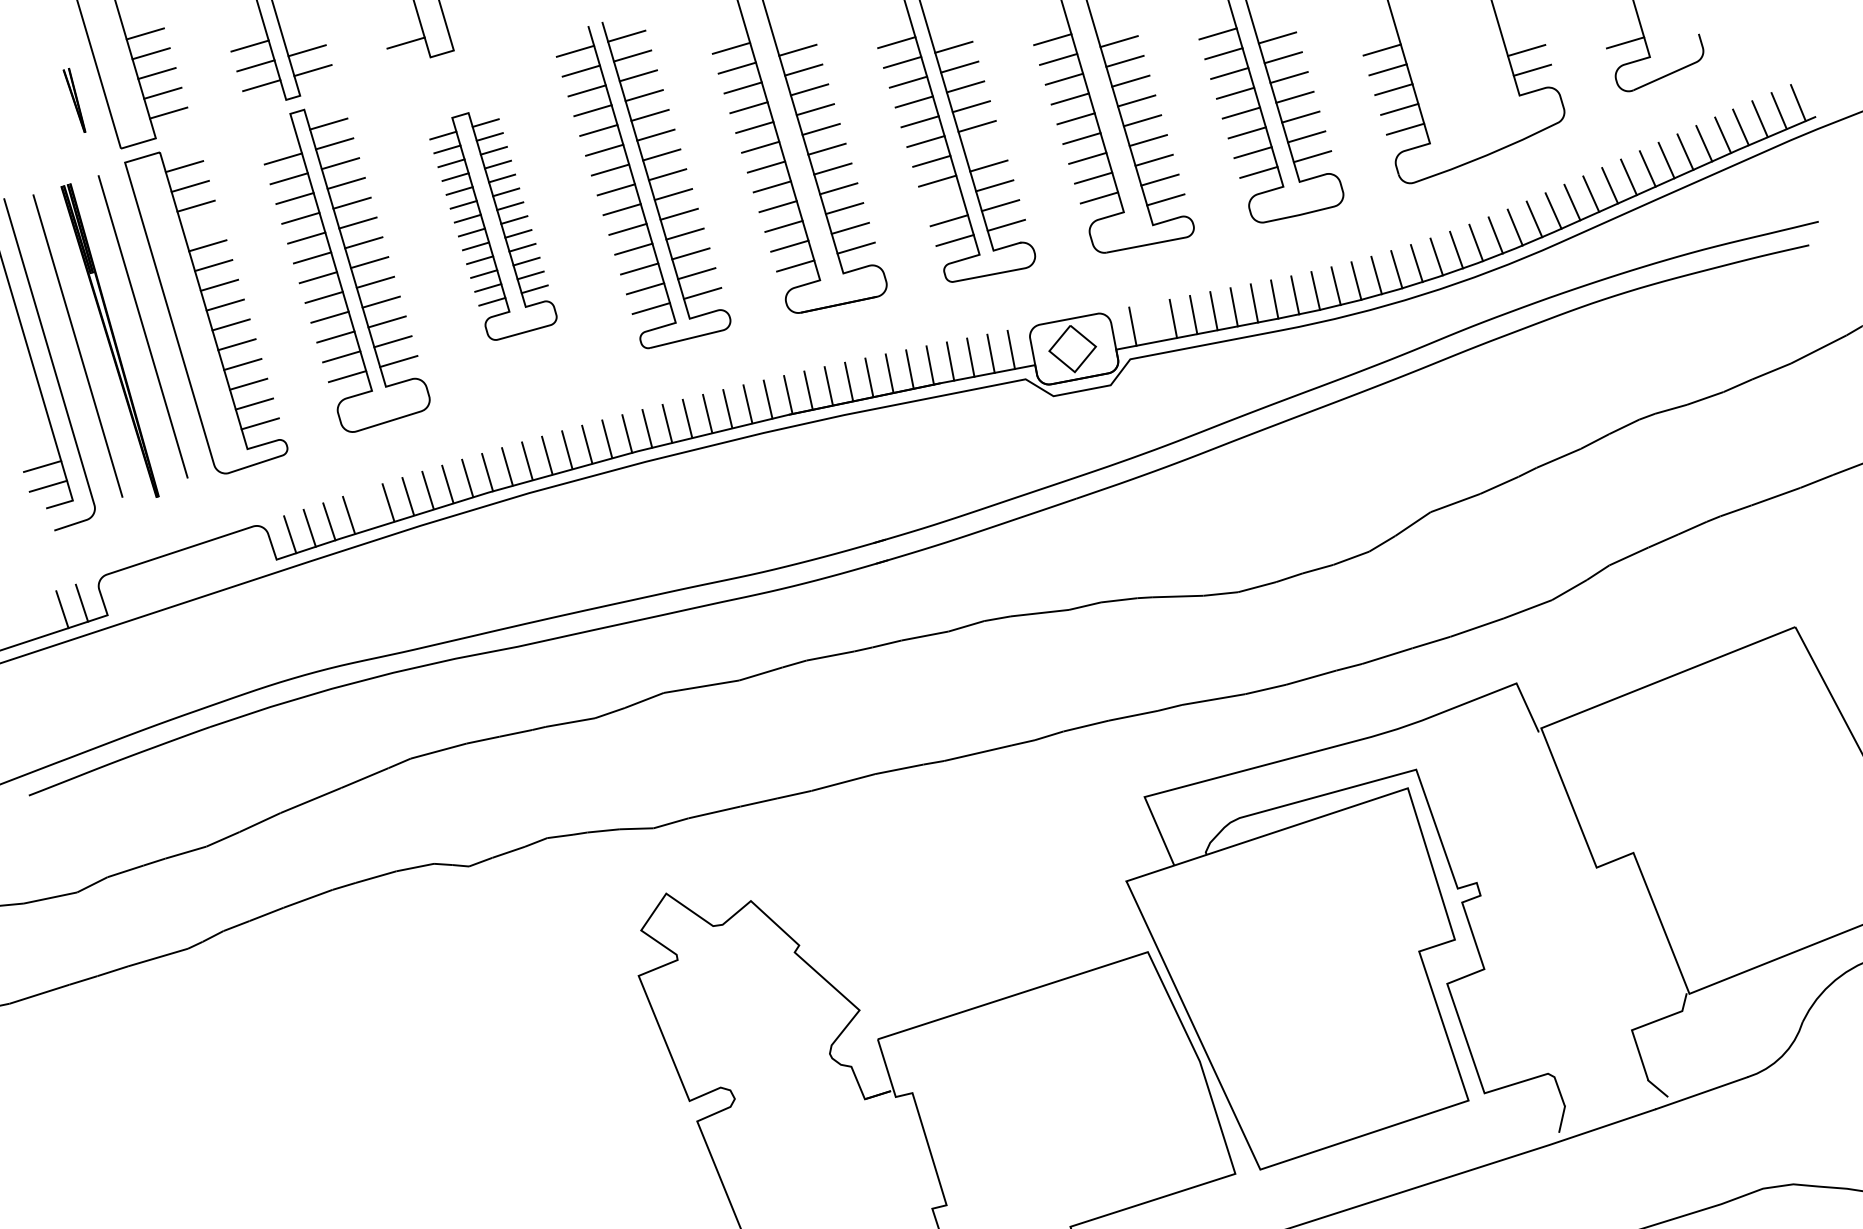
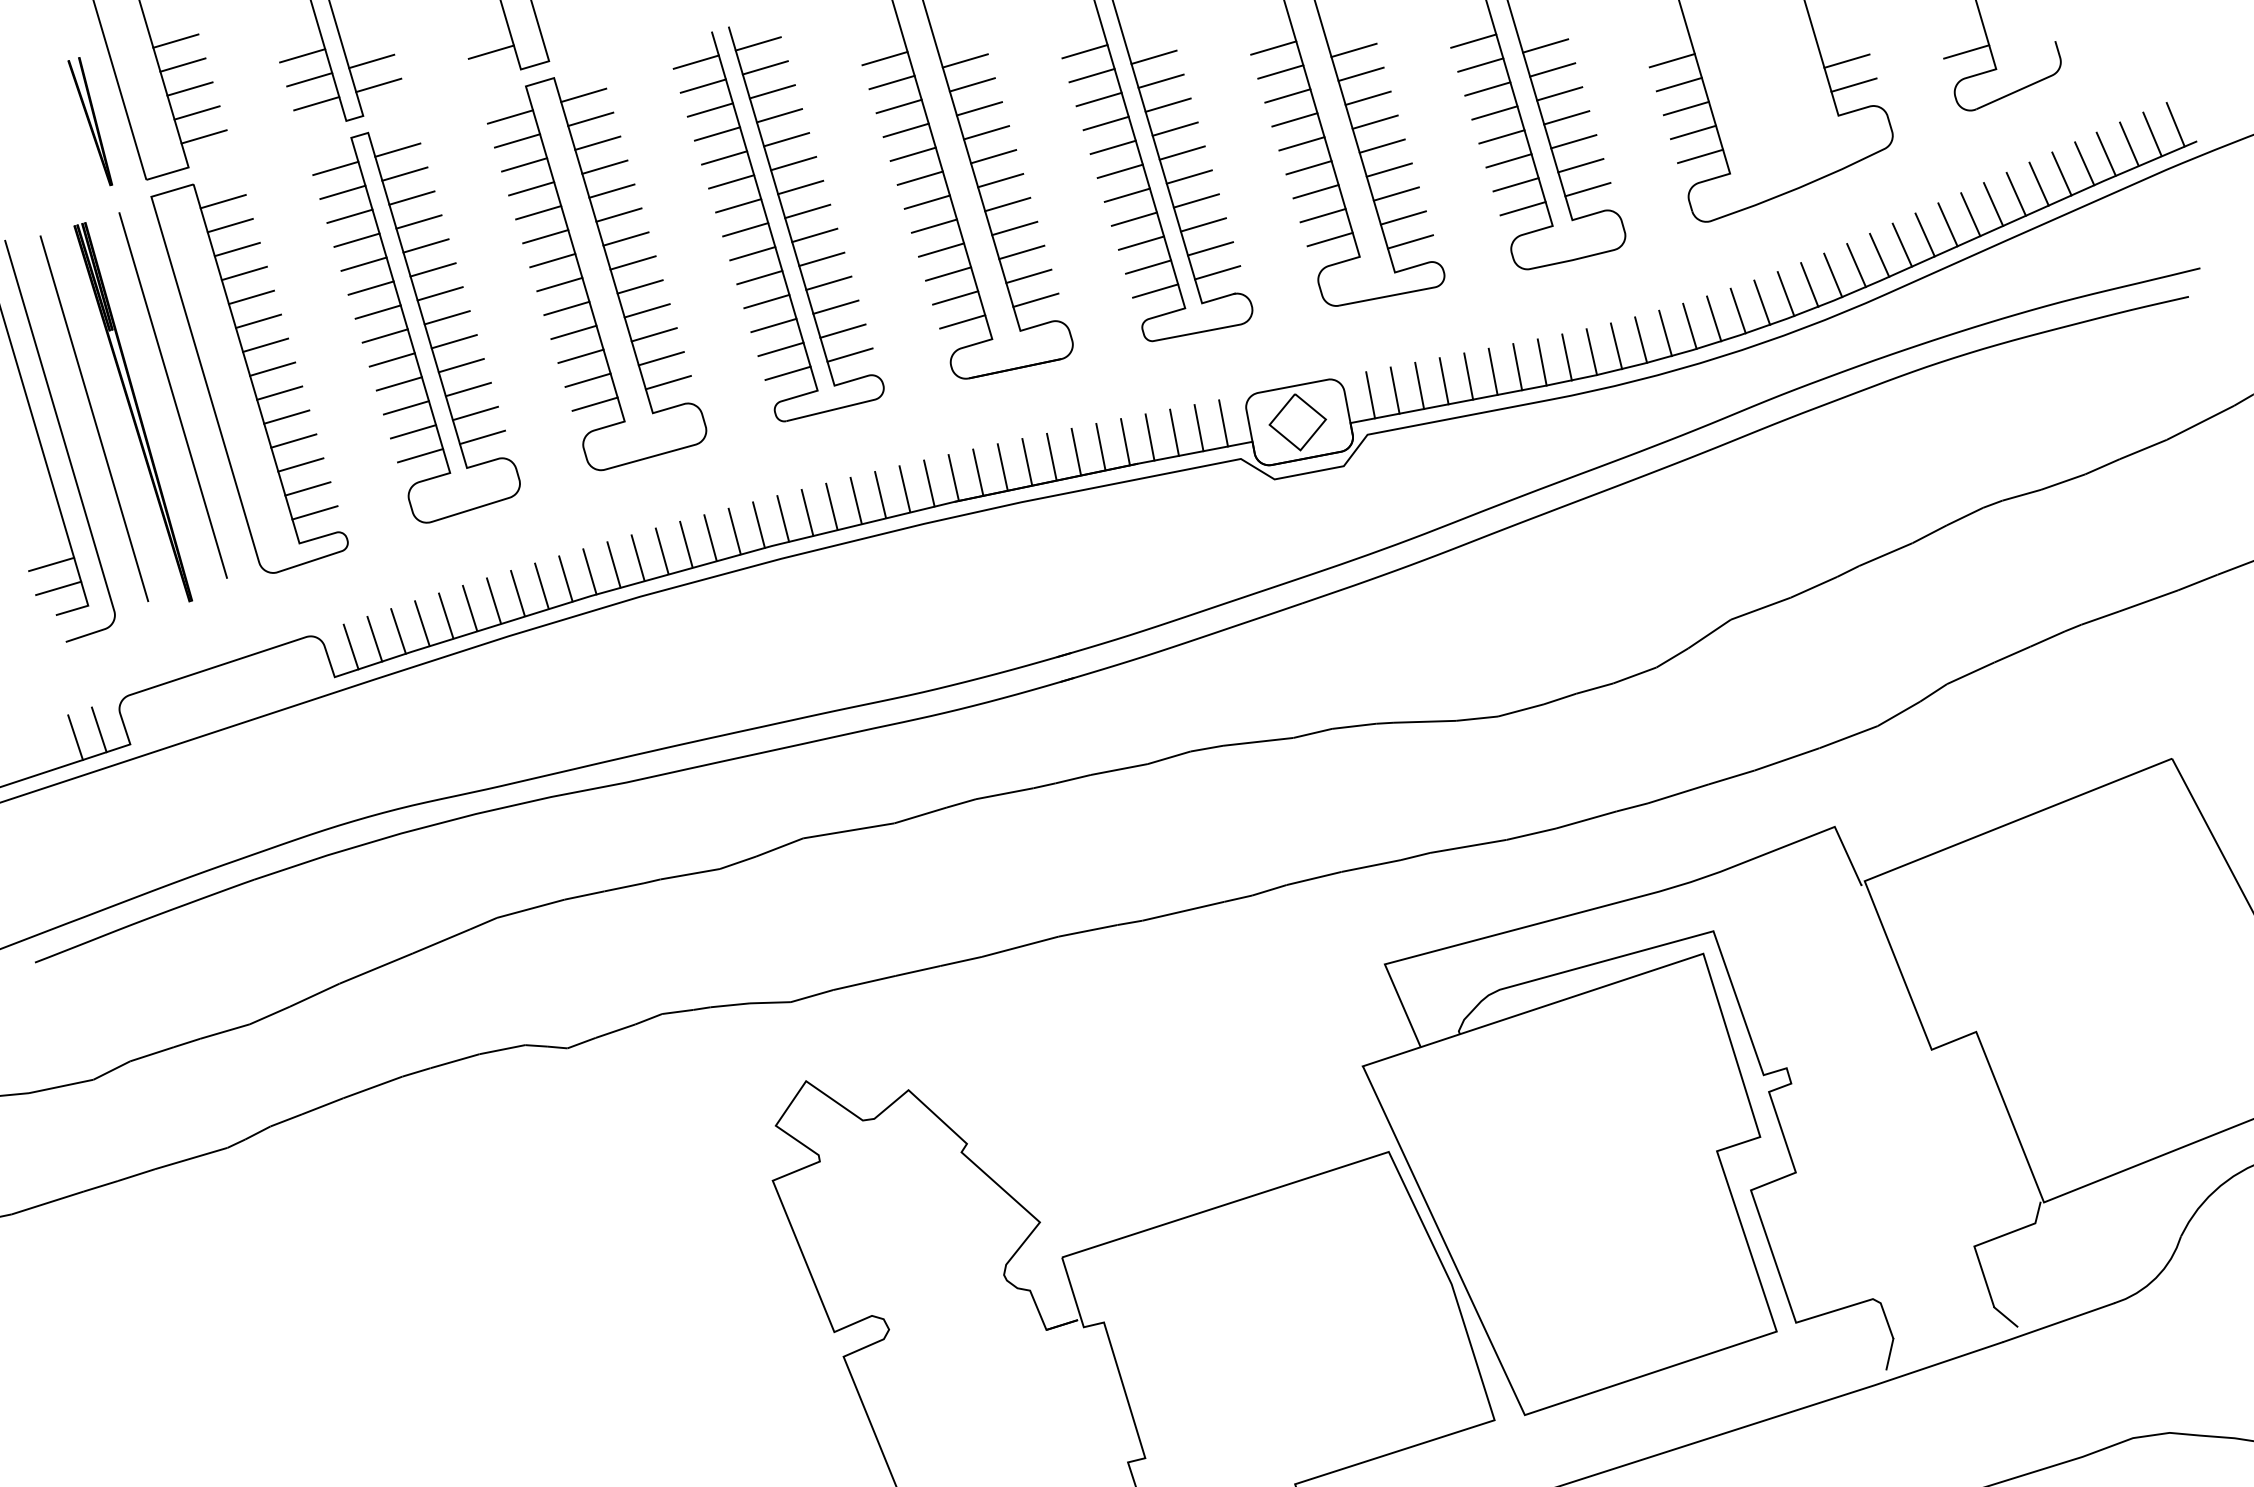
part: (74, 100) -> (90, 121), size x1.67
line: (277, 138) -> (335, 167), added
line: (982, 145) -> (1188, 176), added
line: (943, 200) -> (1141, 242), added
line: (201, 225) -> (243, 272), added
part: (493, 226) -> (597, 274), size x1.43
line: (1152, 322) -> (1394, 390), added
line: (368, 508) -> (445, 615), added

